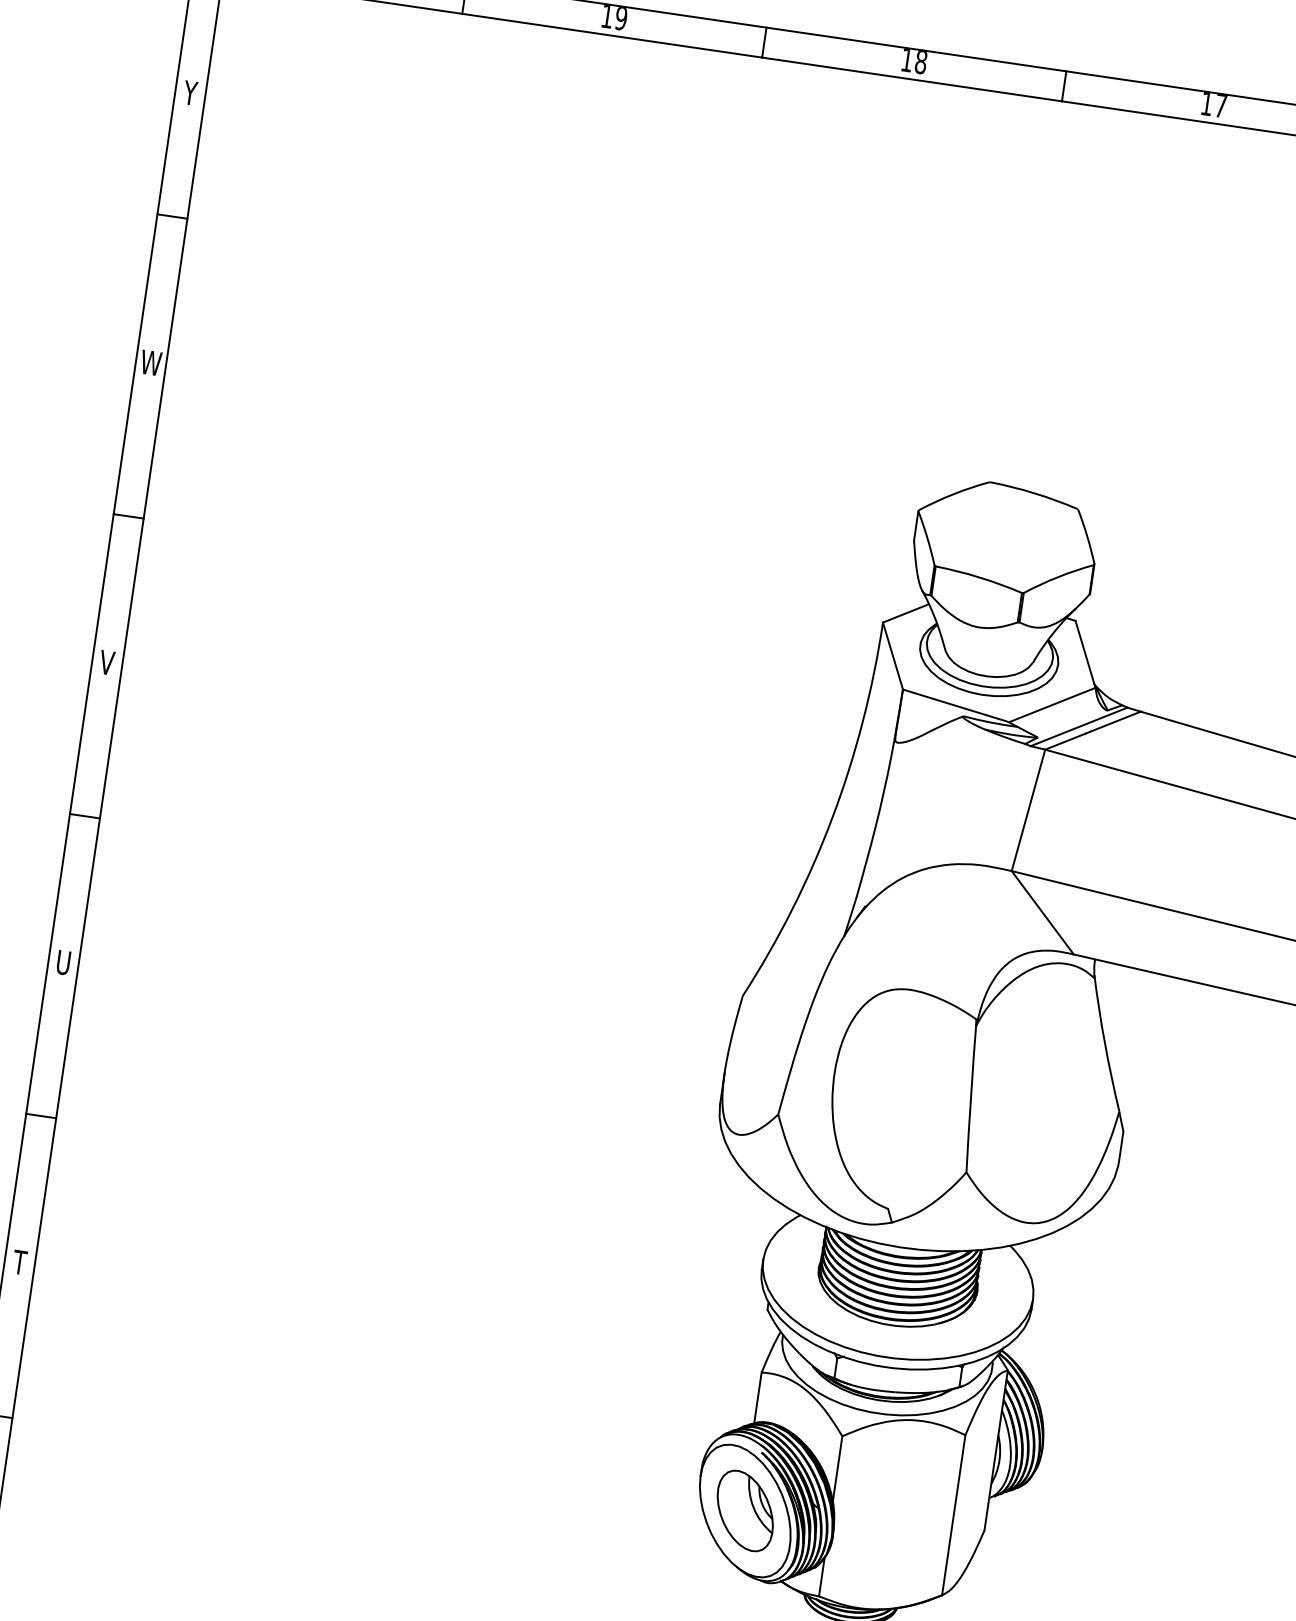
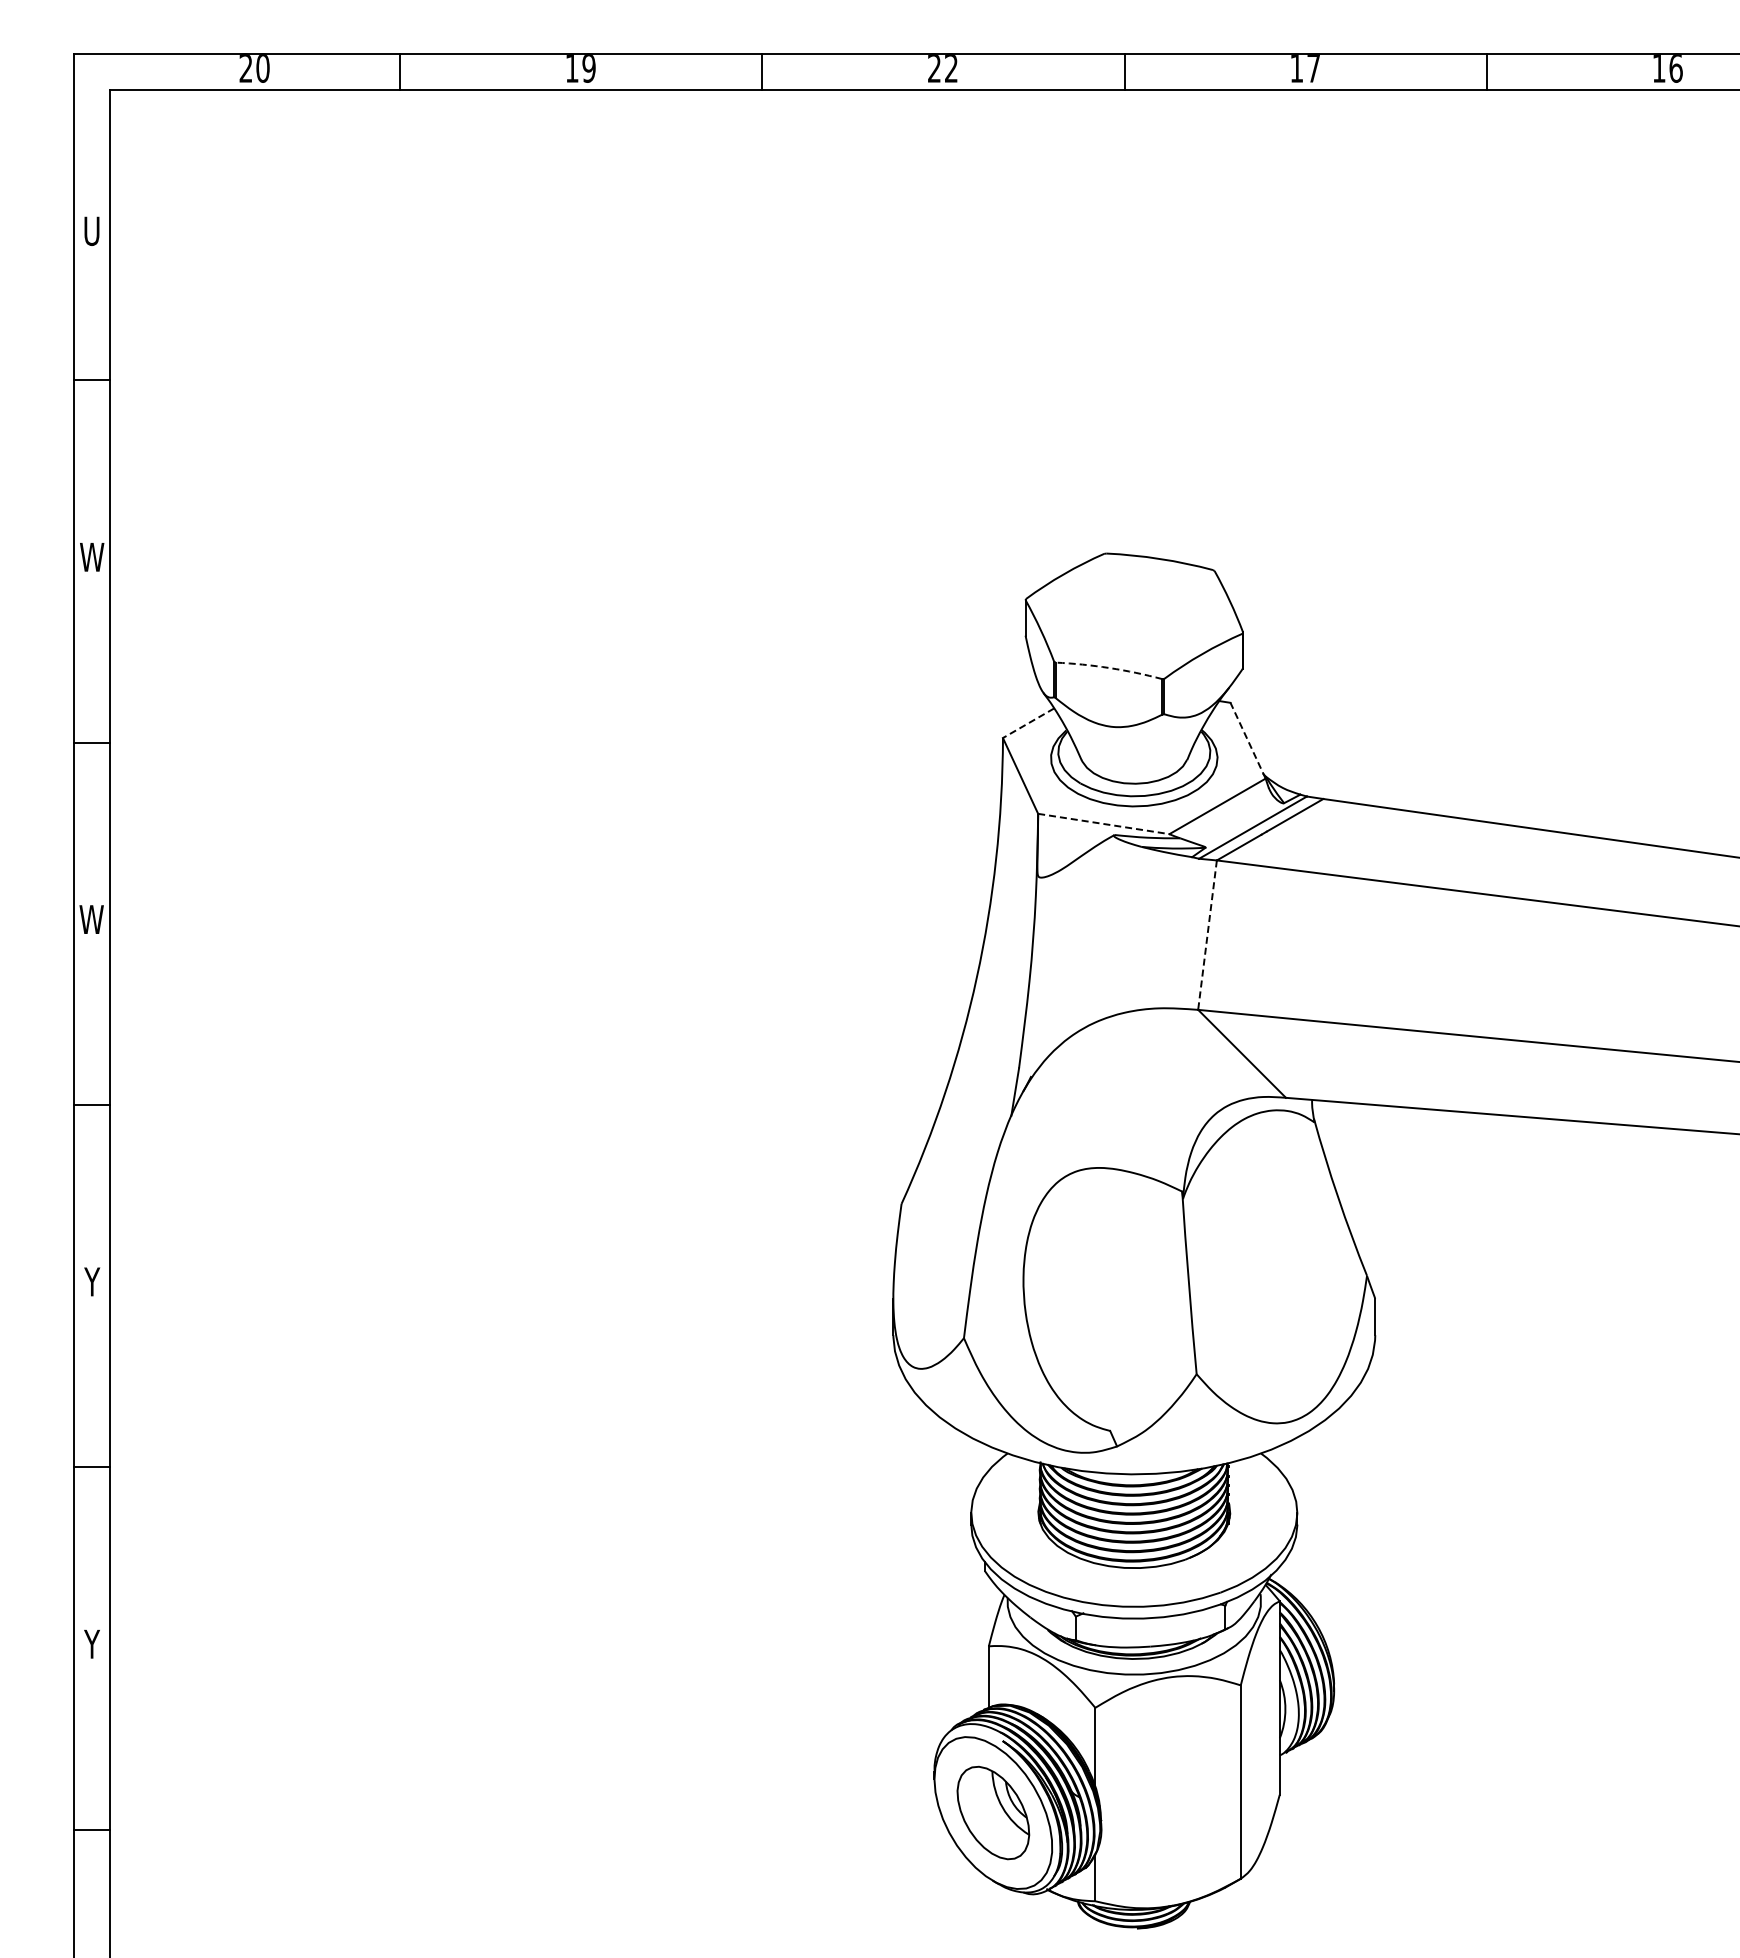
text: (914, 61) -> (943, 68), 18 -> 22
text: (189, 92) -> (91, 230), Y -> U
arc: (979, 577) -> (1109, 668), solid -> dashed
line: (905, 613) -> (1028, 723), solid -> dashed
line: (1085, 654) -> (1248, 740), solid -> dashed
text: (106, 662) -> (91, 919), V -> W
line: (956, 706) -> (1104, 824), solid -> dashed
line: (1028, 810) -> (1207, 935), solid -> dashed
text: (63, 962) -> (92, 1281), U -> Y
text: (19, 1261) -> (91, 1643), T -> Y

